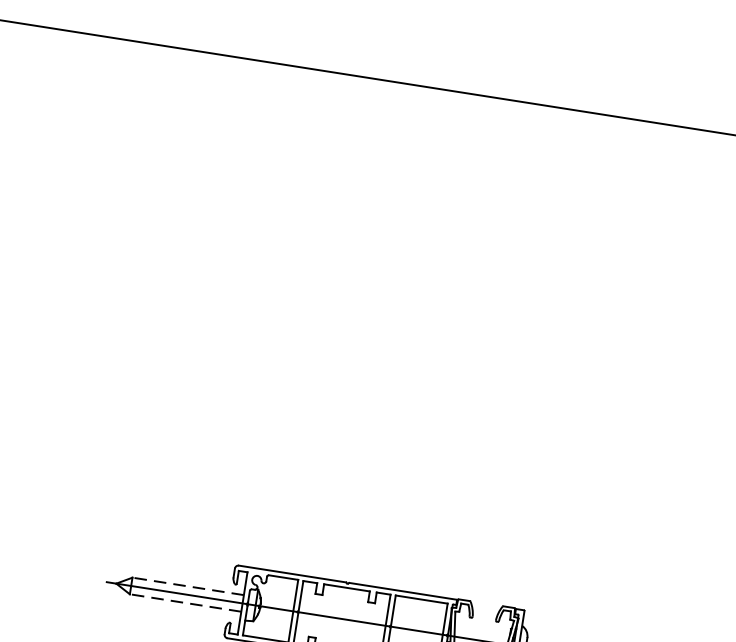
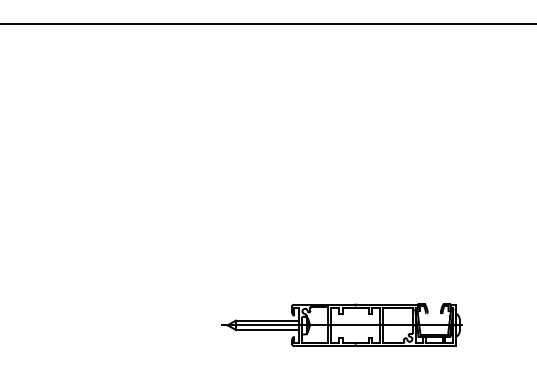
line: (187, 586) -> (267, 320), dashed -> solid
line: (185, 603) -> (267, 330), dashed -> solid

